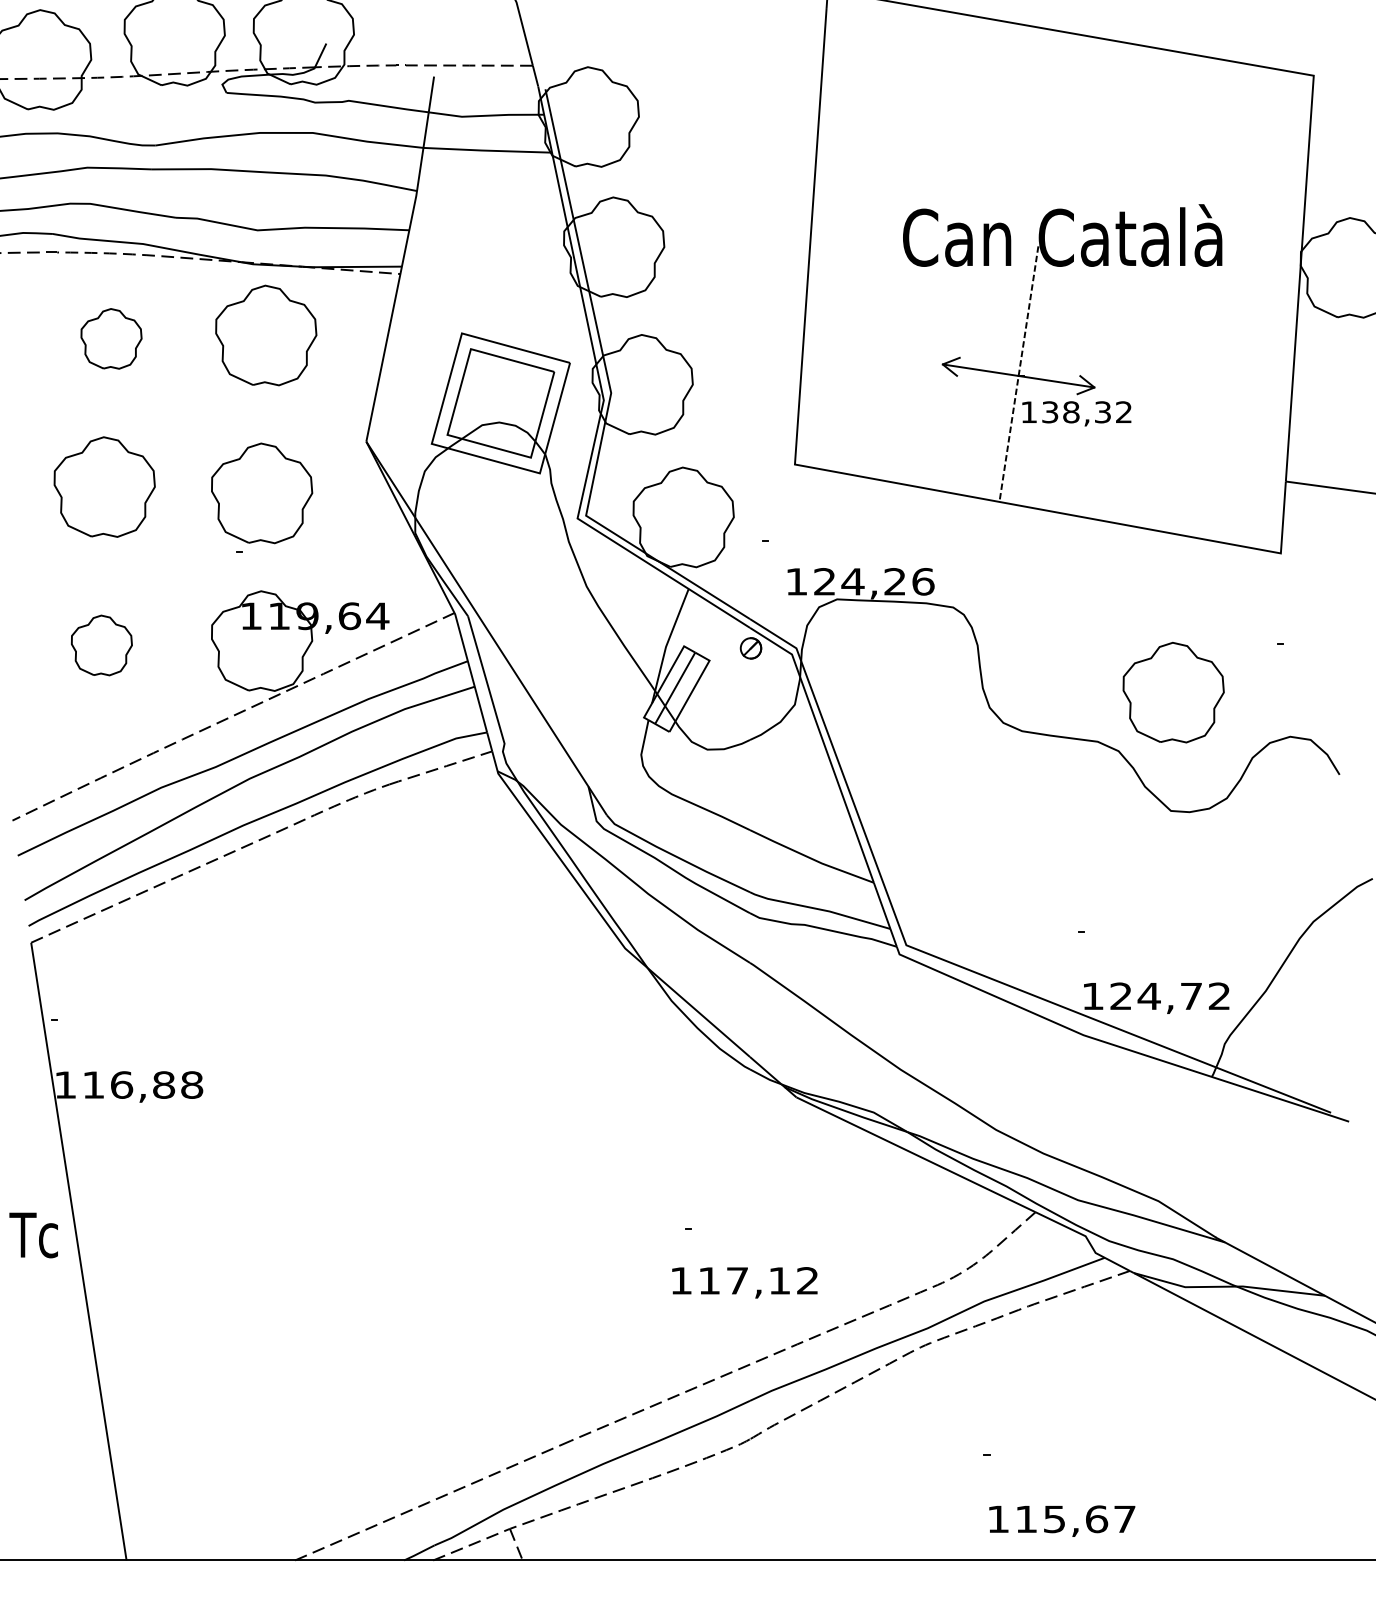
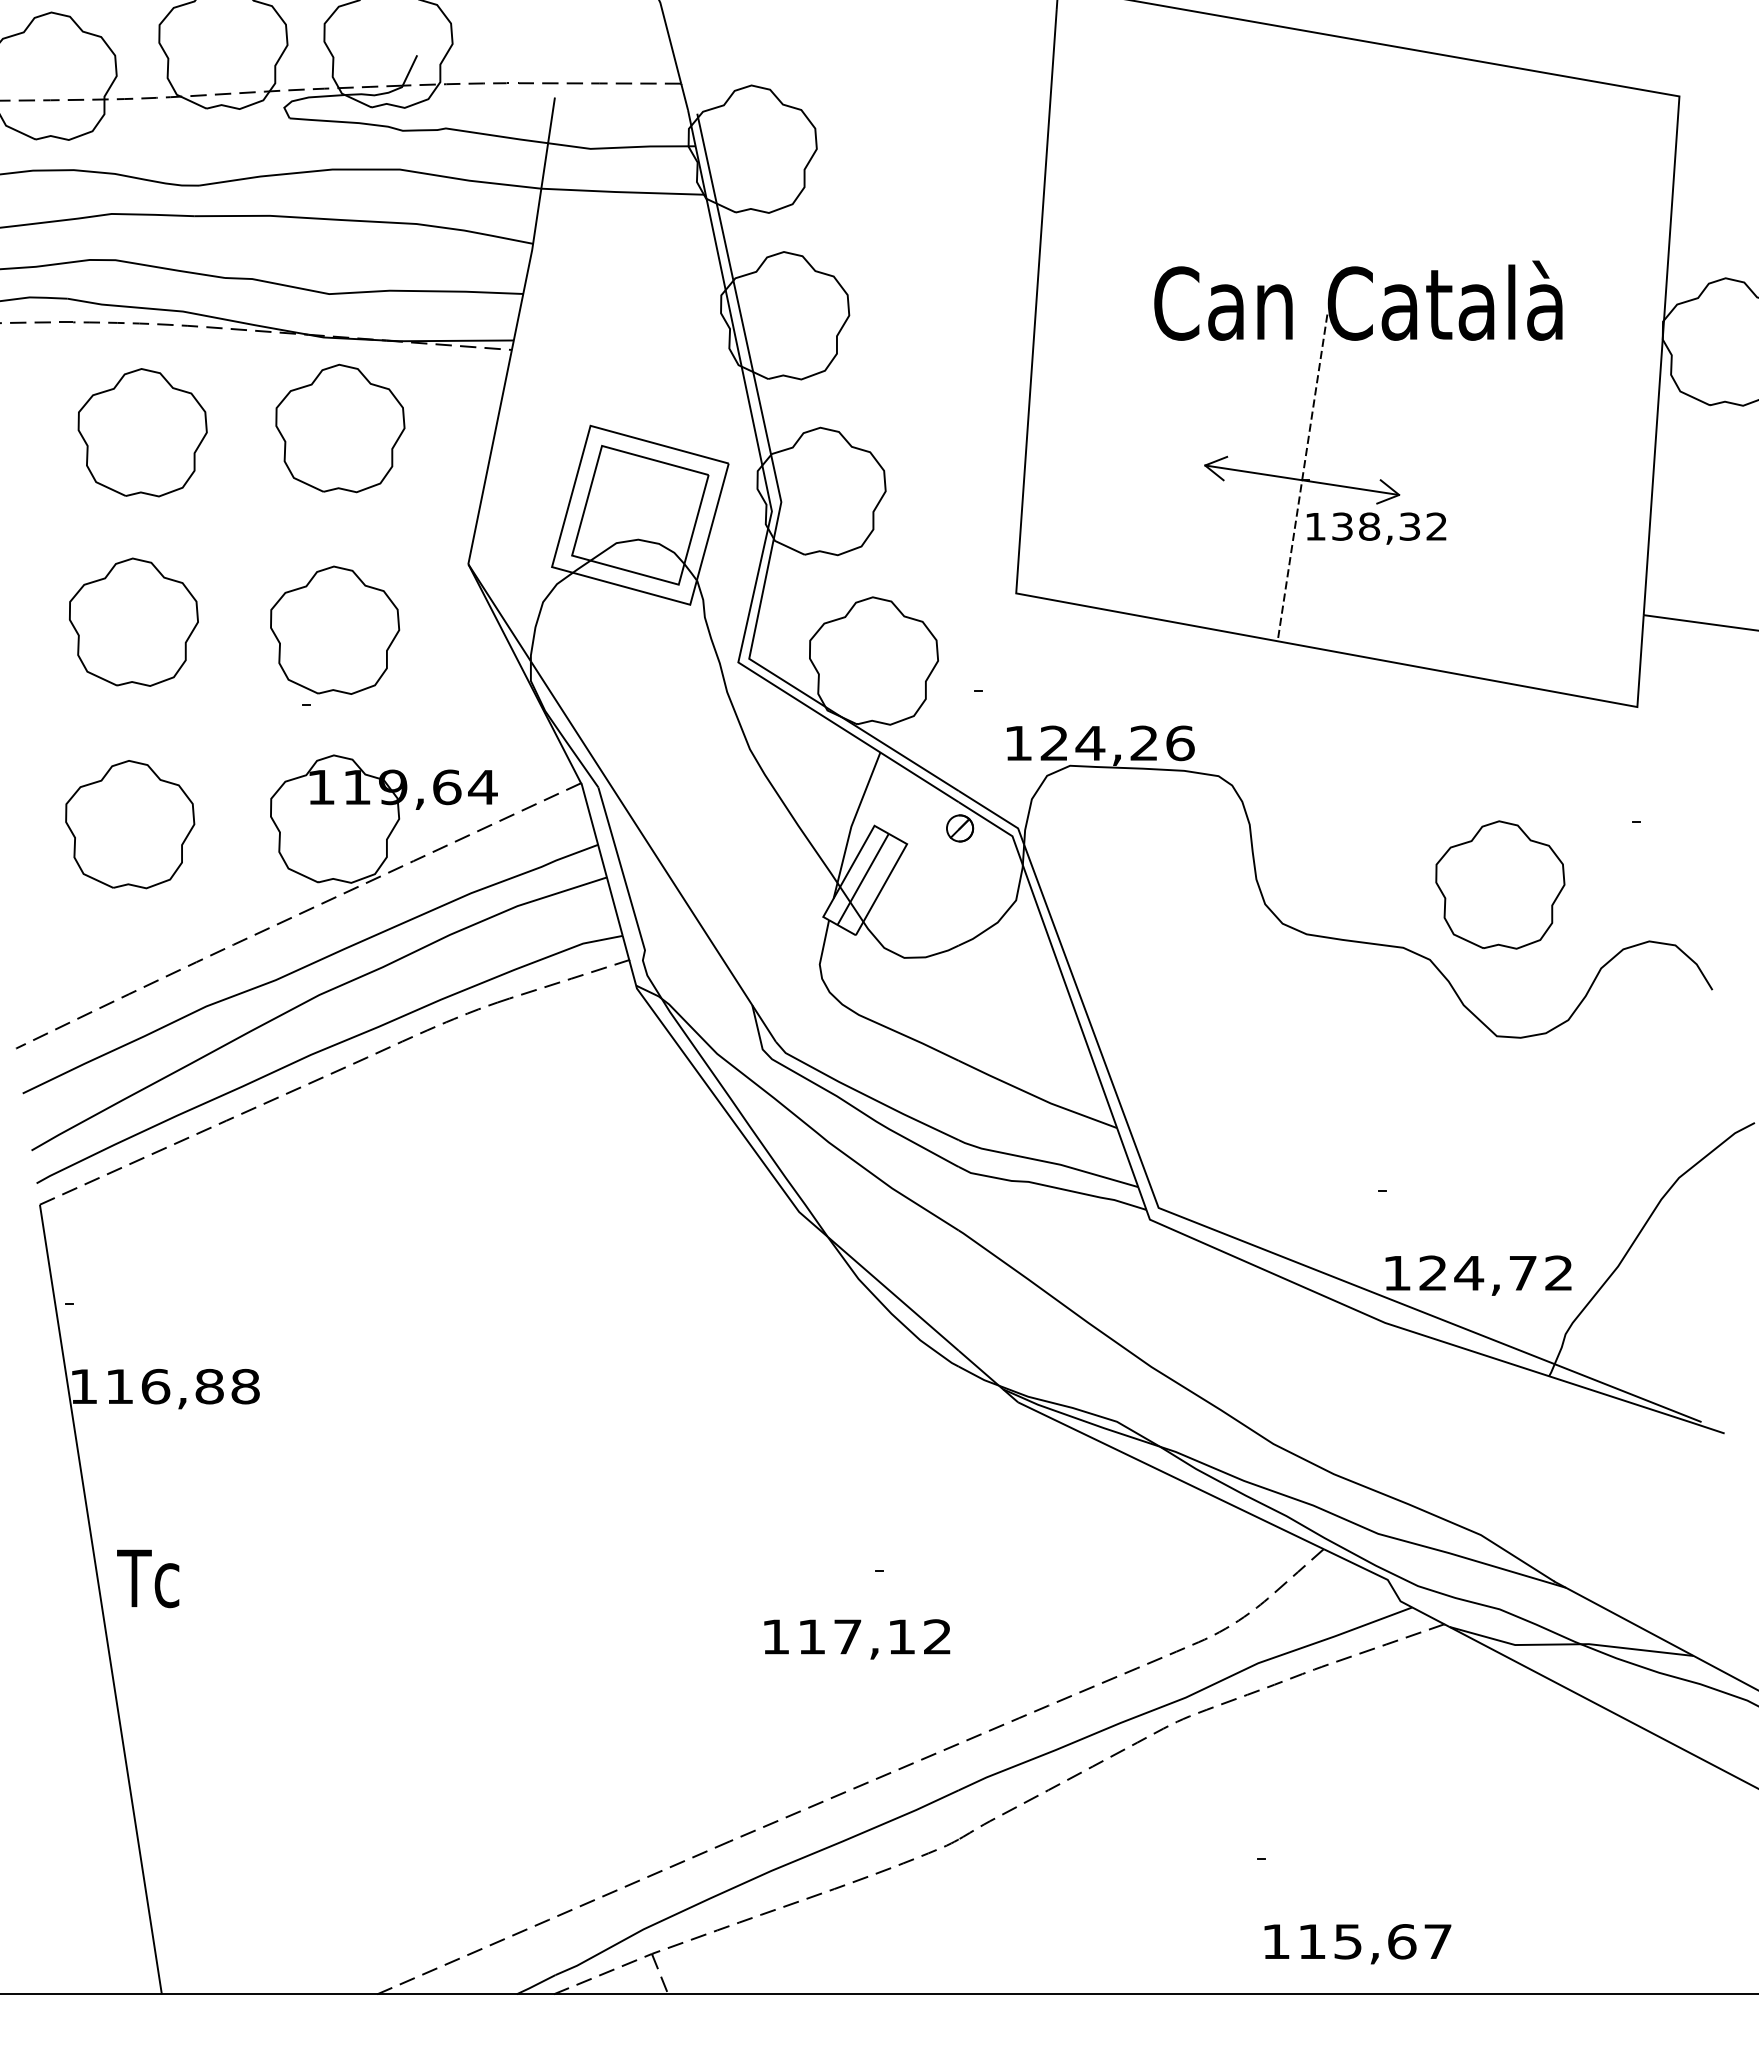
part: (111, 338) -> (142, 432), size x1.67
part: (102, 645) -> (130, 824), size x1.67
text: (33, 1235) -> (148, 1578), moved
text: (745, 1282) -> (857, 1639), moved

